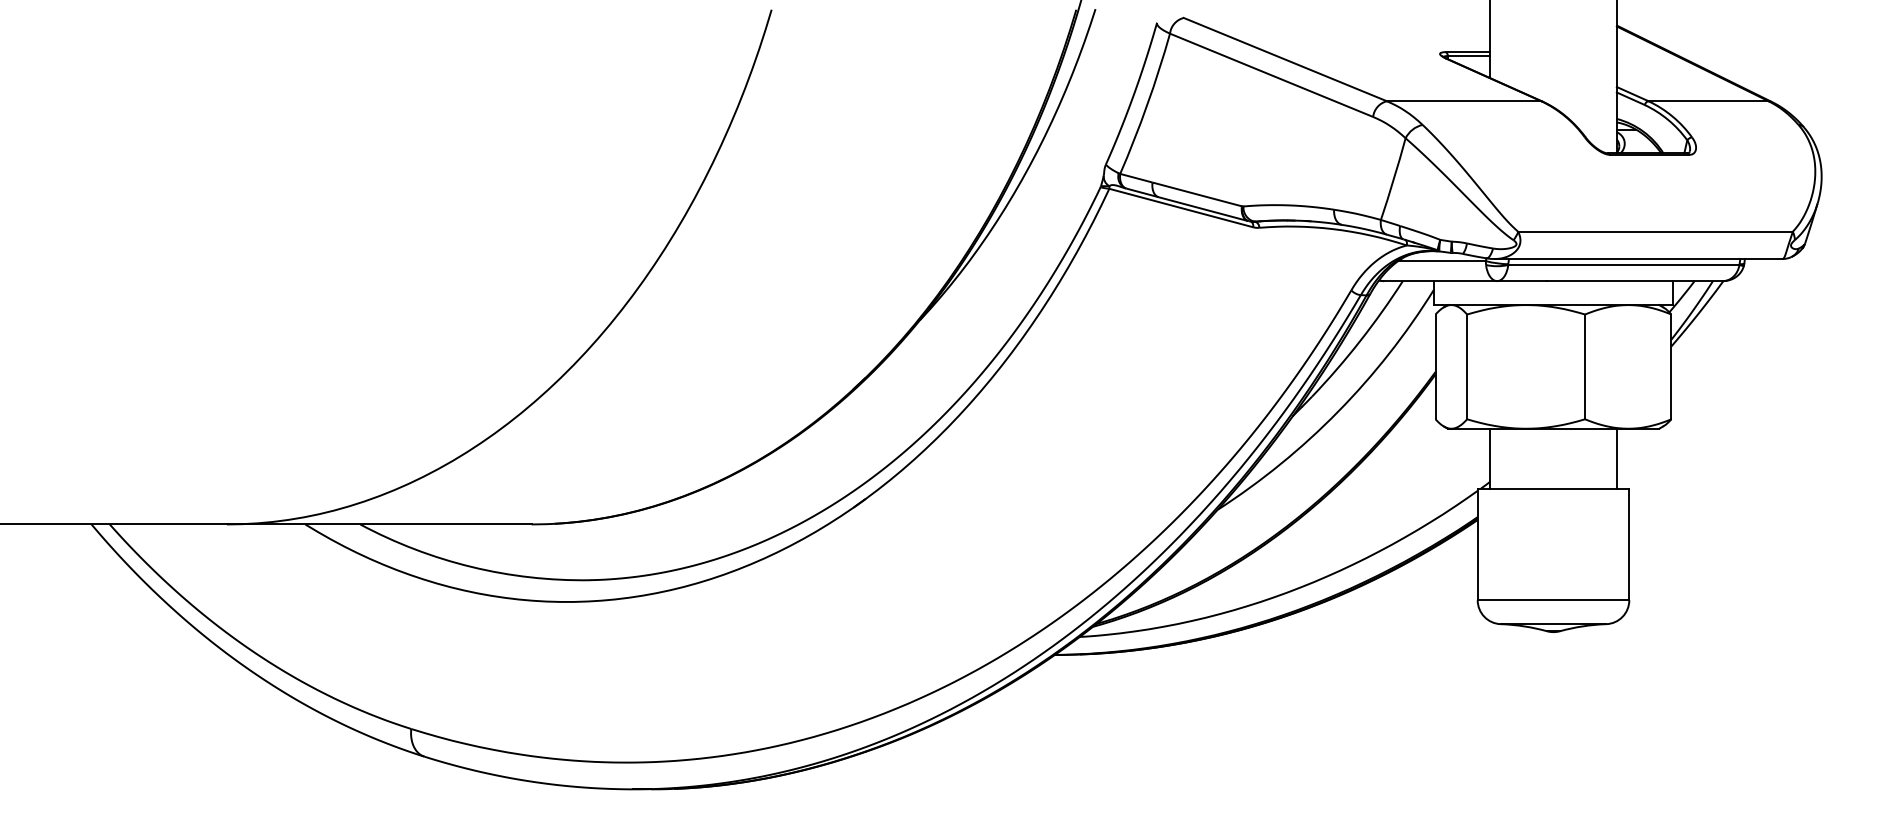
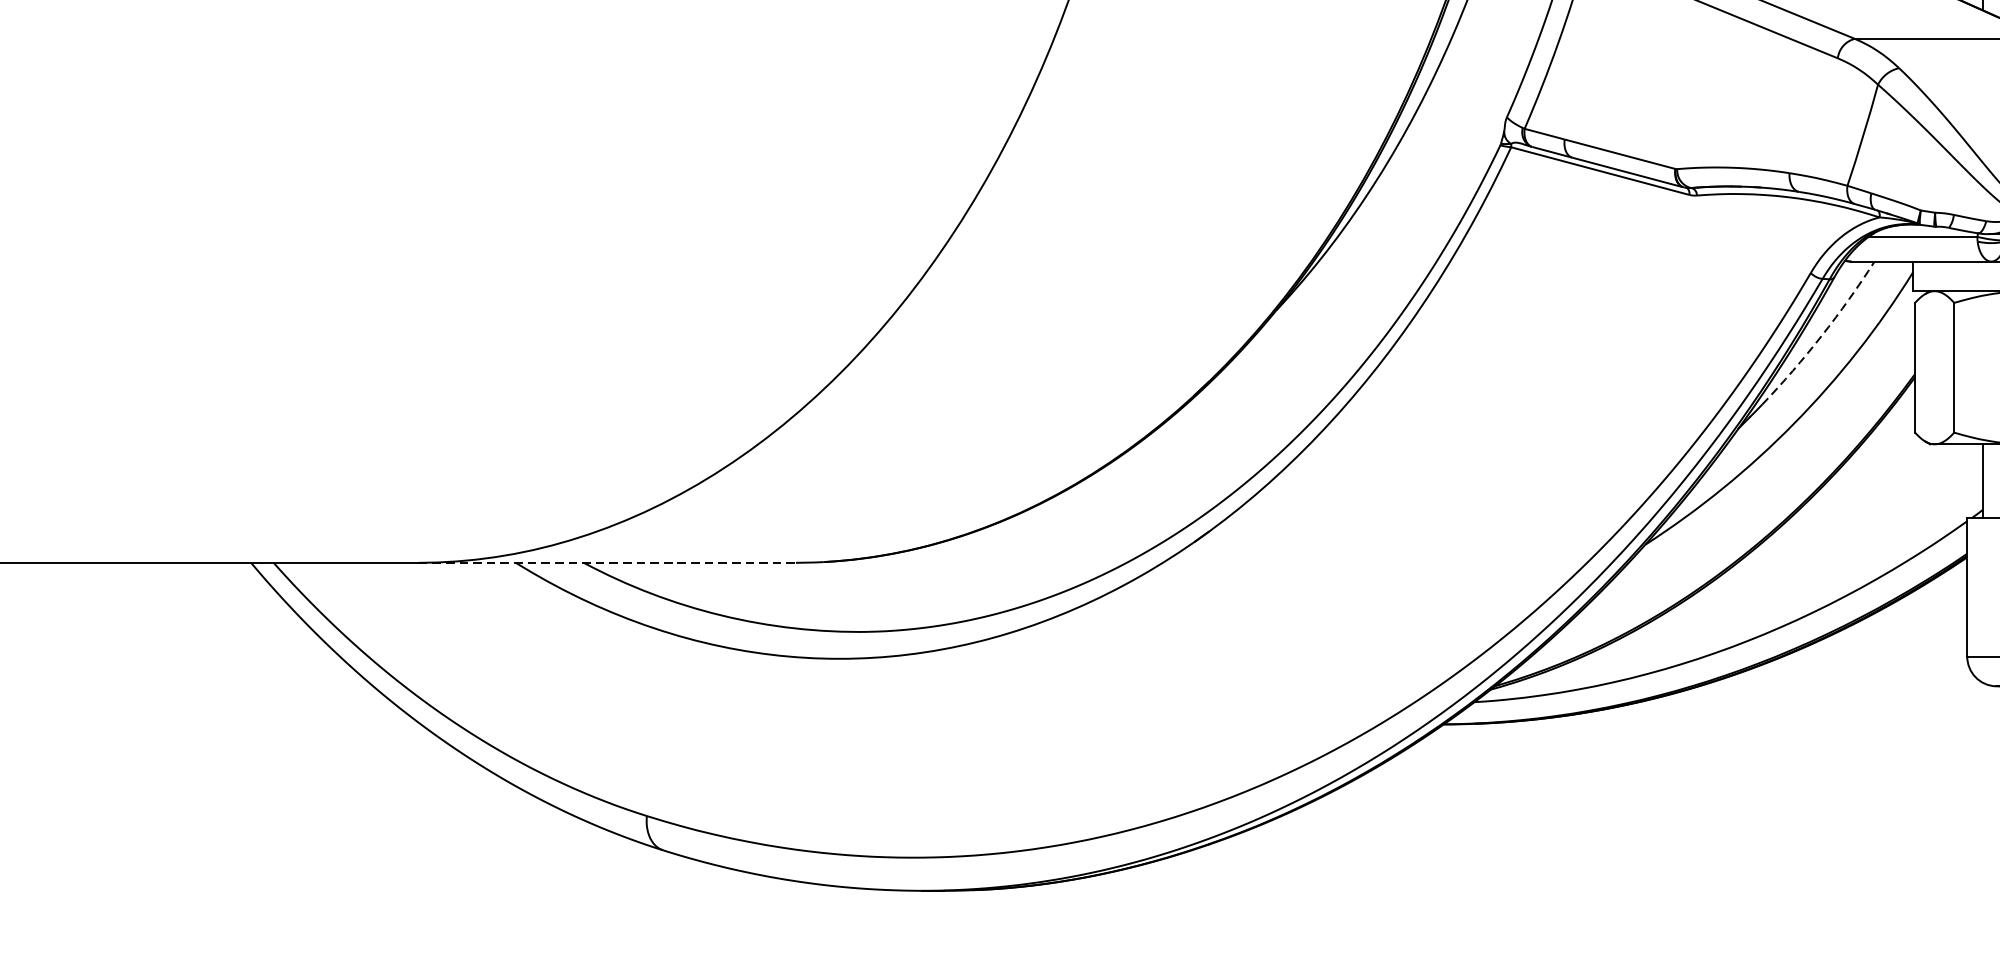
arc: (1360, 341) -> (1822, 336), solid -> dashed
line: (379, 524) -> (607, 562), solid -> dashed

